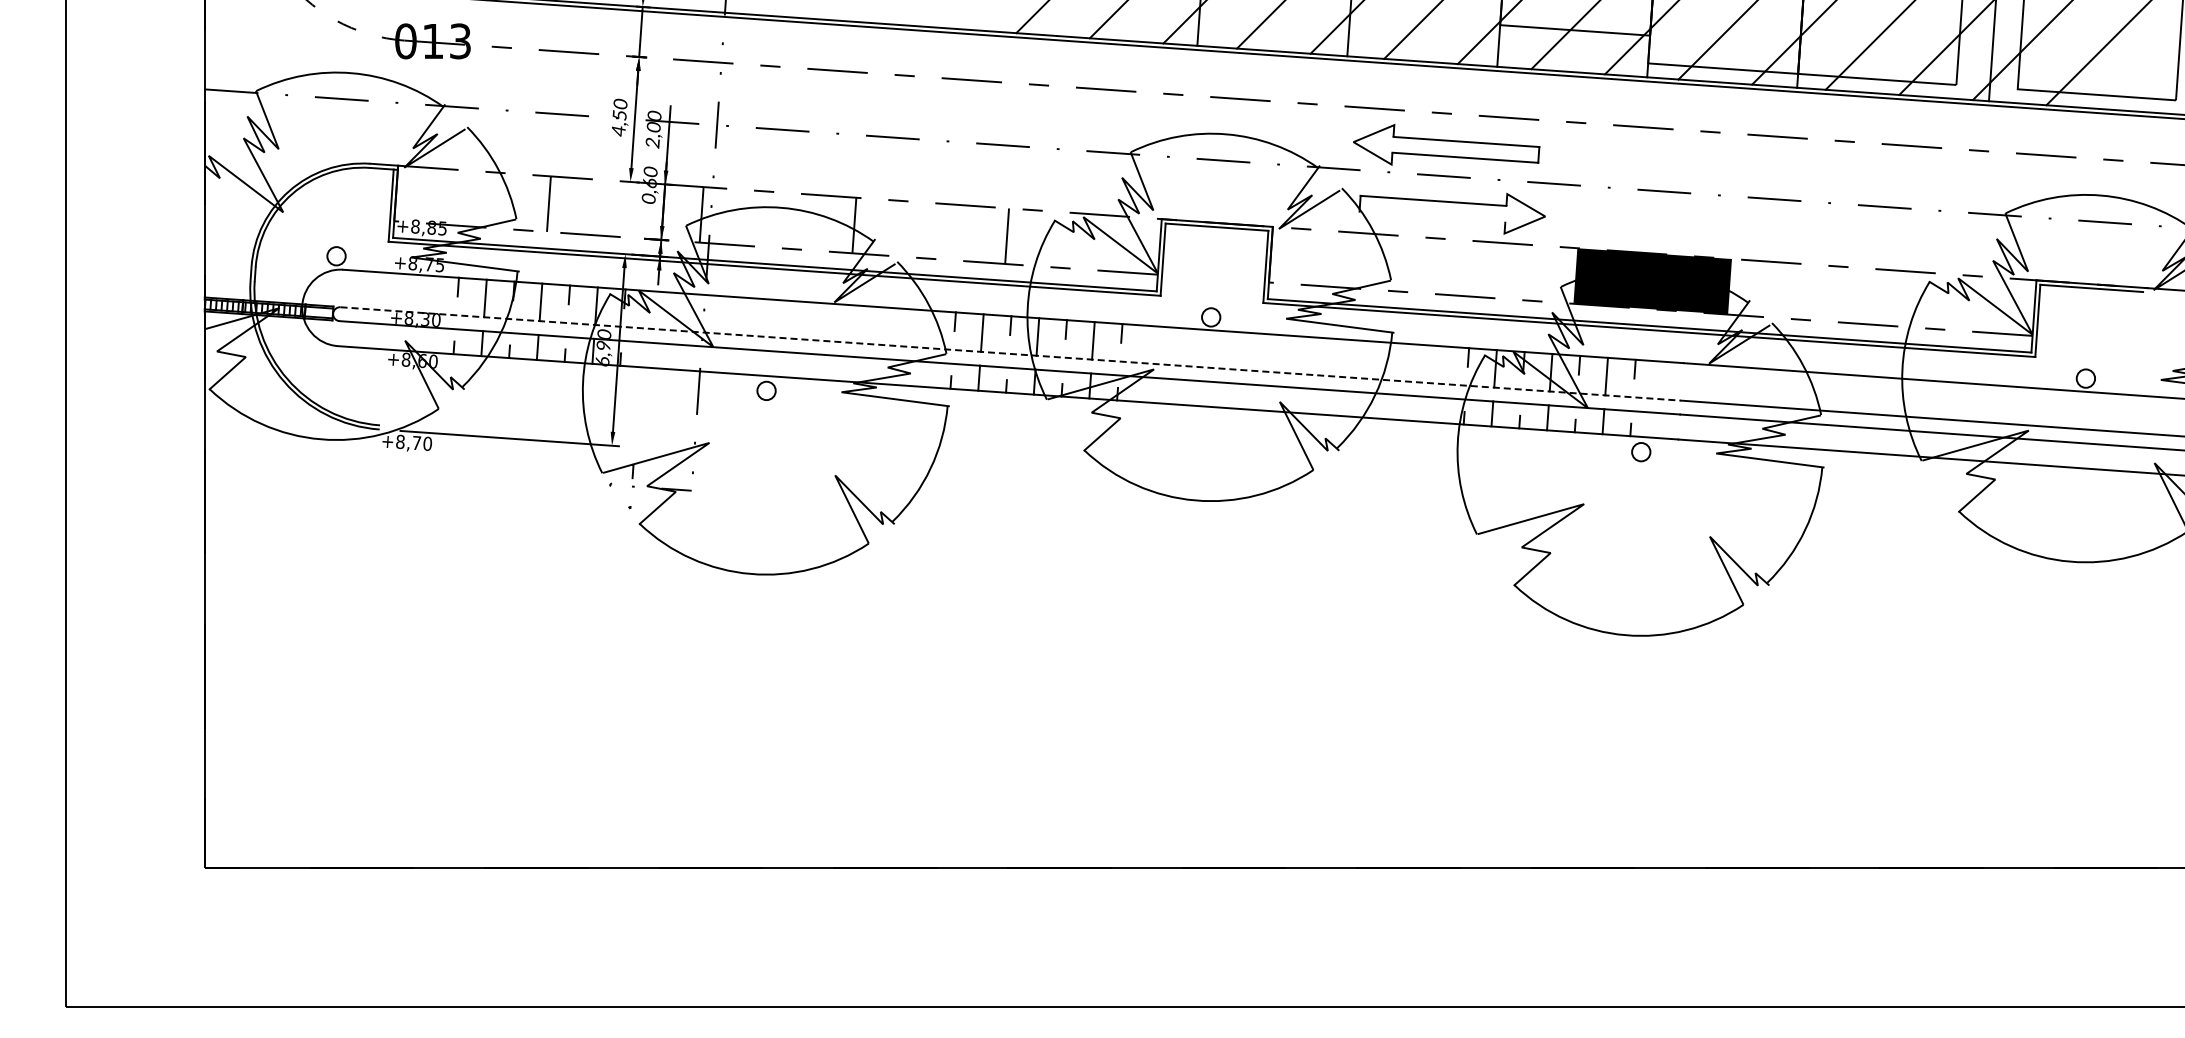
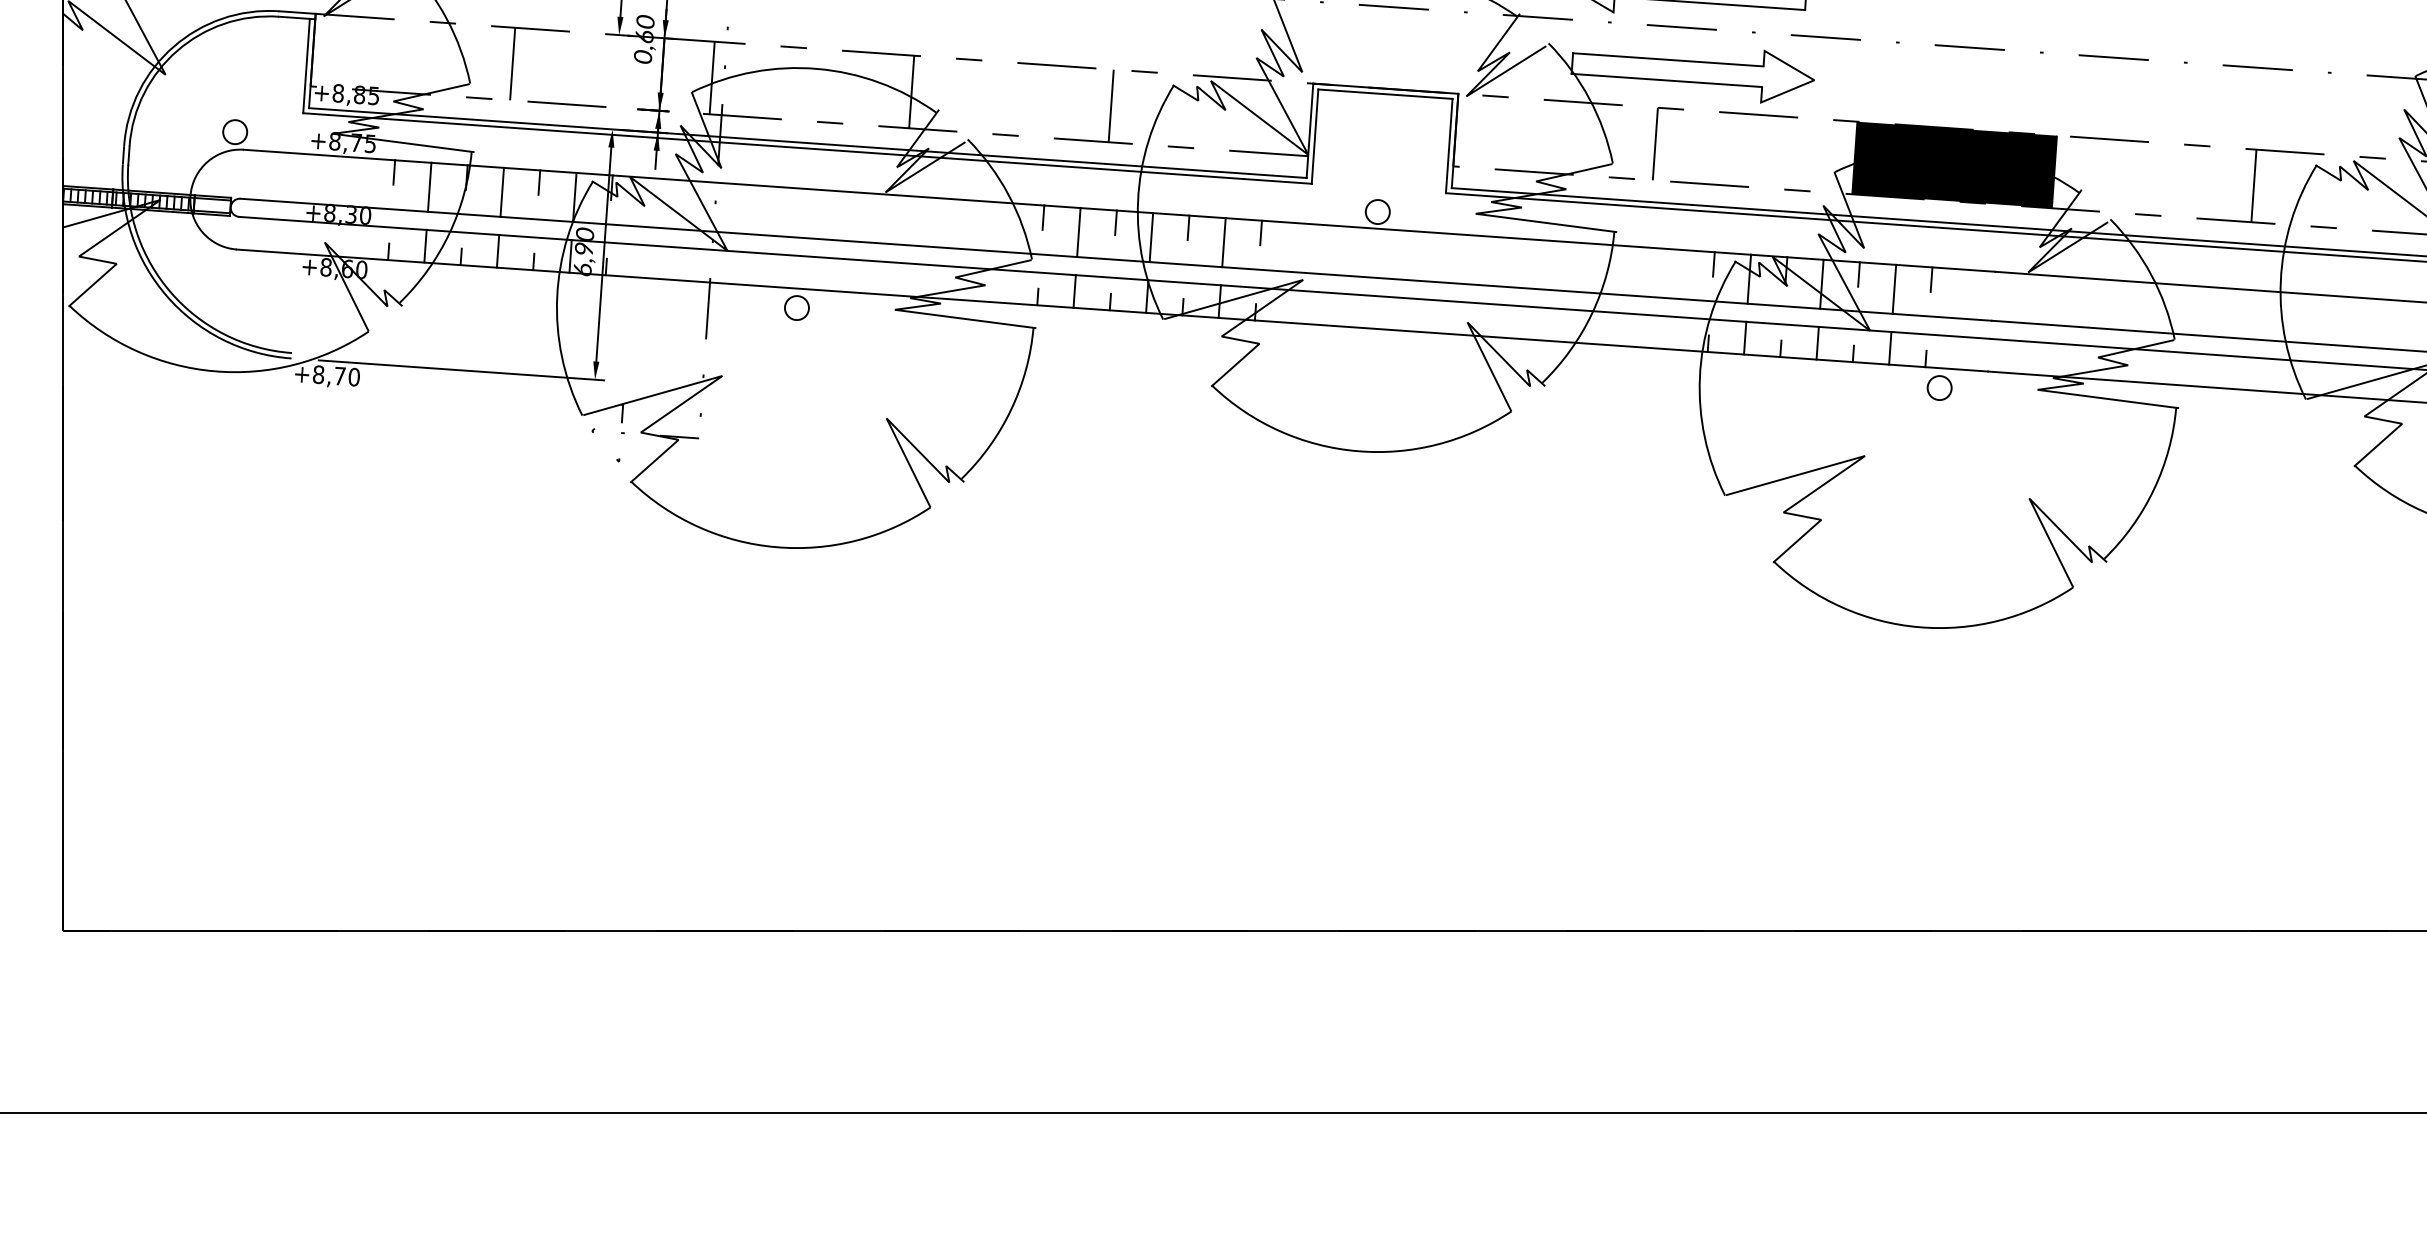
line: (1432, 216) -> (1666, 80), added
line: (1423, 265) -> (1655, 144), added
line: (1881, 297) -> (2253, 186), added
line: (1010, 353) -> (1115, 259), dashed -> solid

